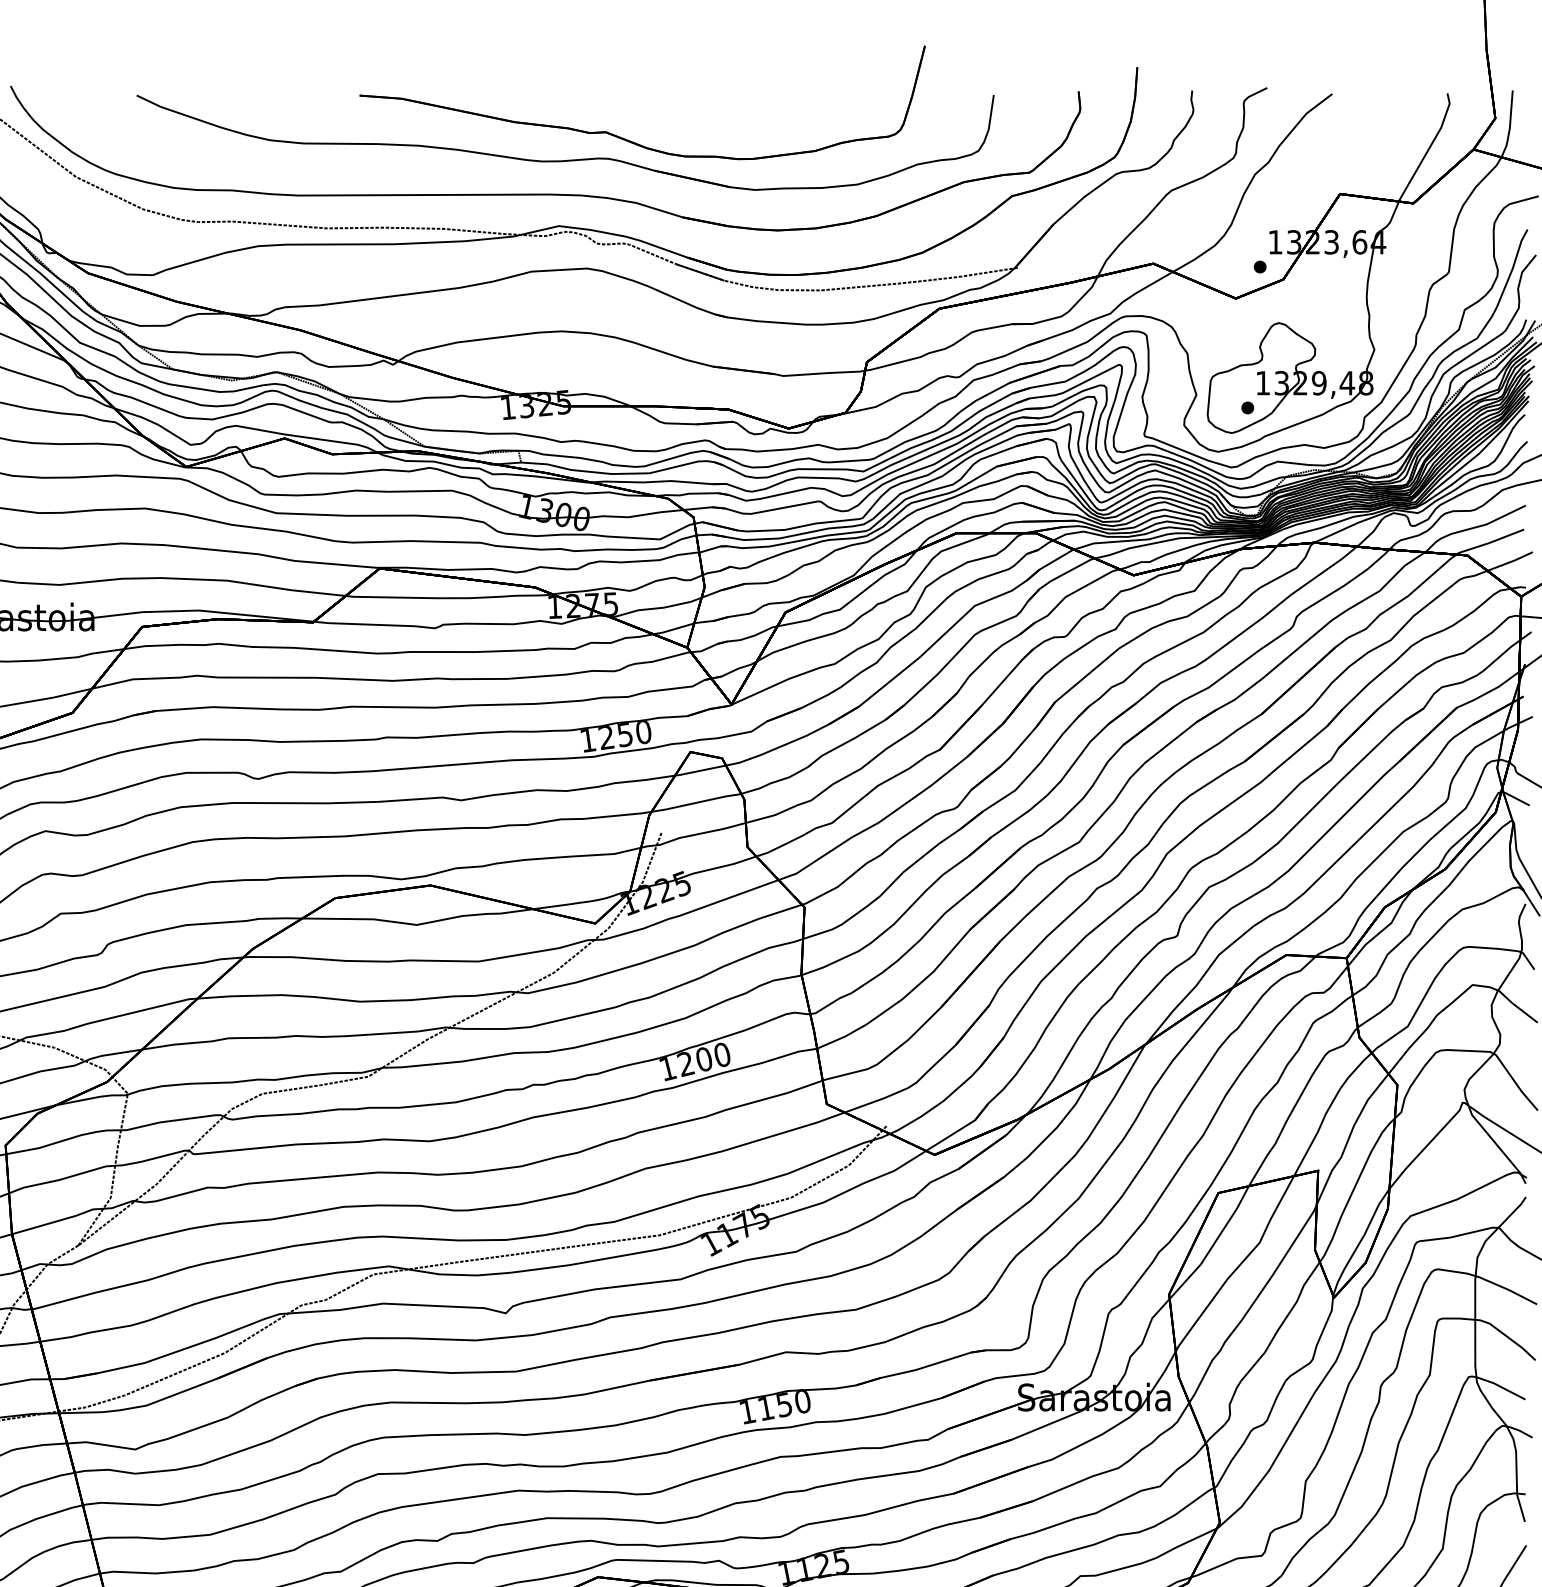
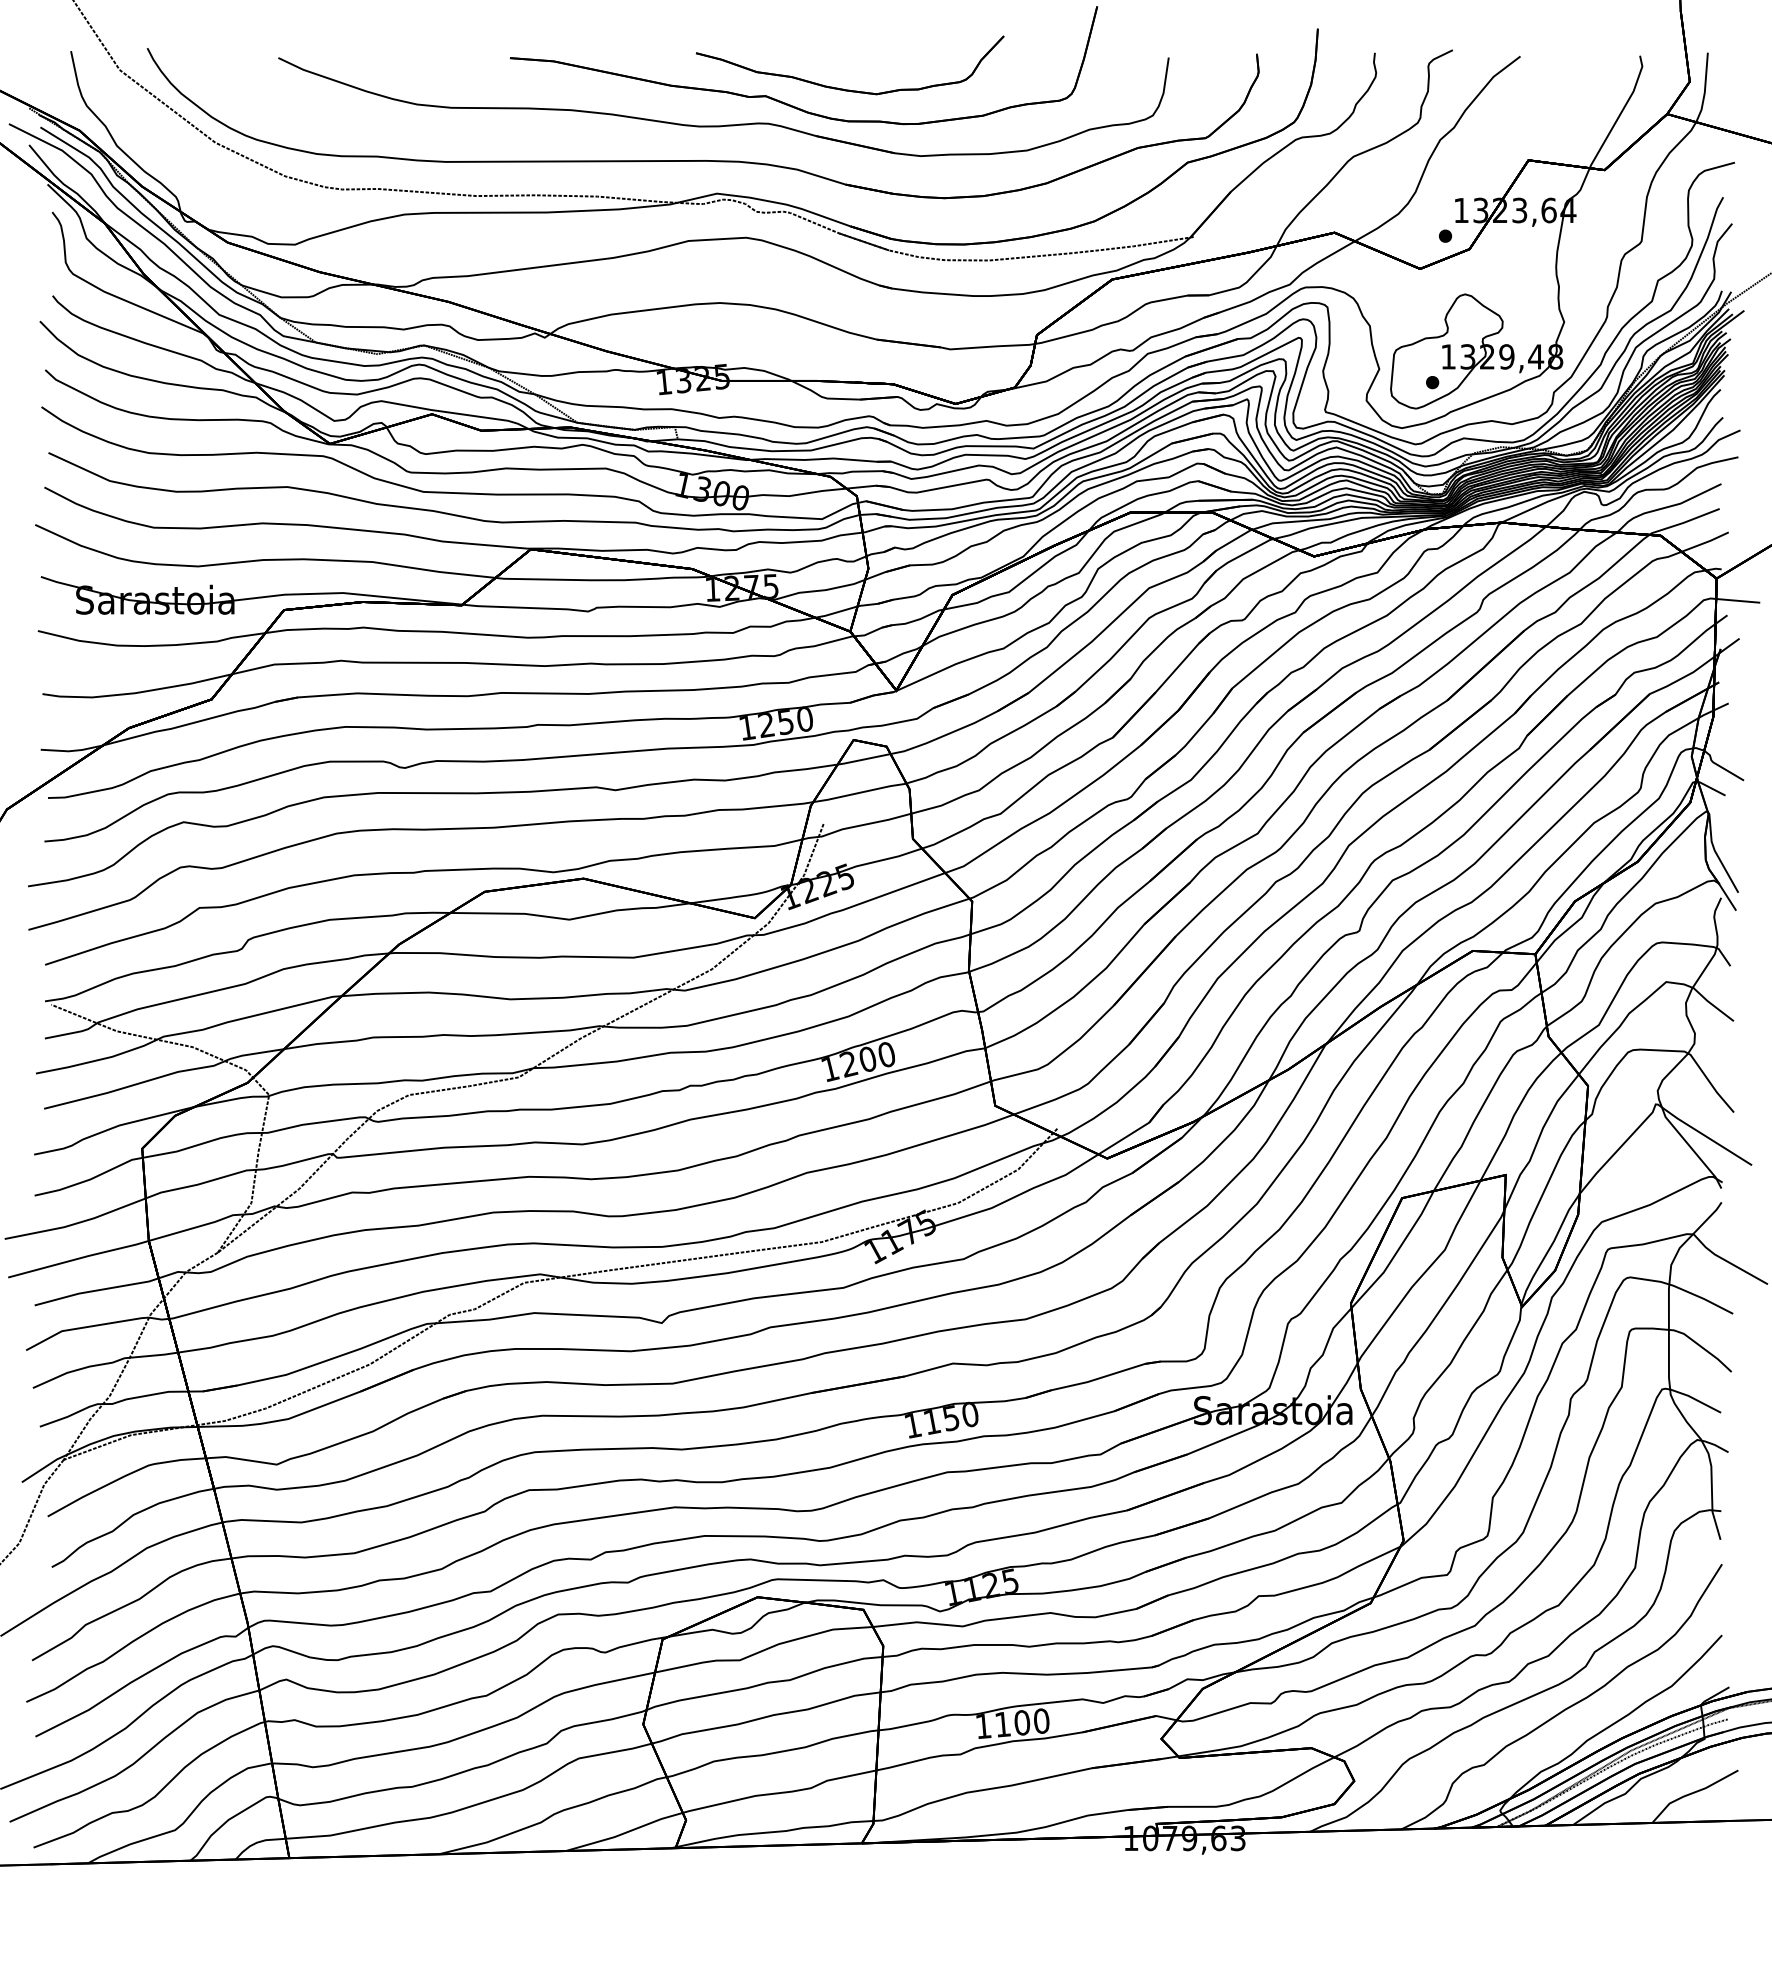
part: (686, 125) -> (849, 89), added

